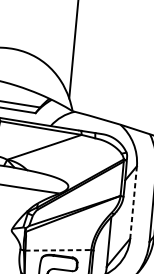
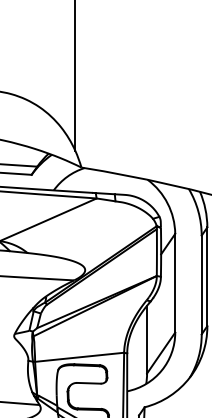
line: (133, 202) -> (175, 283), dashed -> solid
line: (58, 250) -> (79, 357), dashed -> solid

